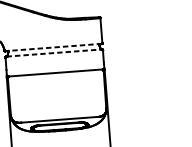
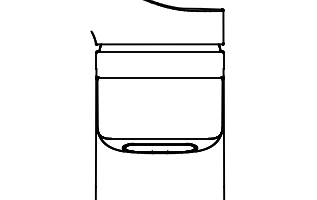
line: (53, 47) -> (159, 44), dashed -> solid
line: (54, 52) -> (160, 51), dashed -> solid

